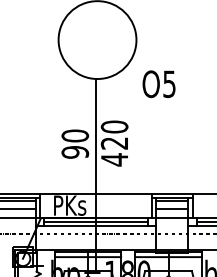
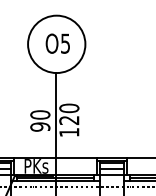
text: (158, 84) -> (57, 43), moved
text: (114, 159) -> (69, 132), 420 -> 120

